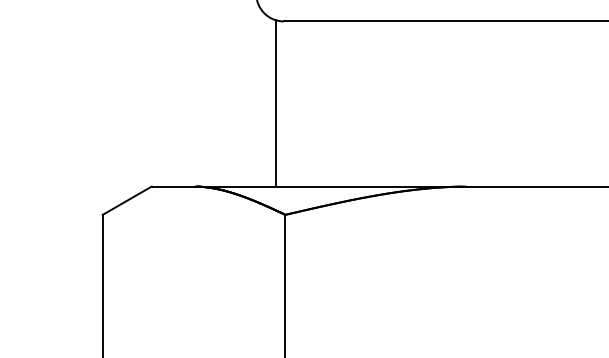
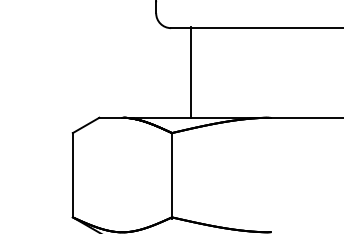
line: (275, 103) -> (190, 72), moved

